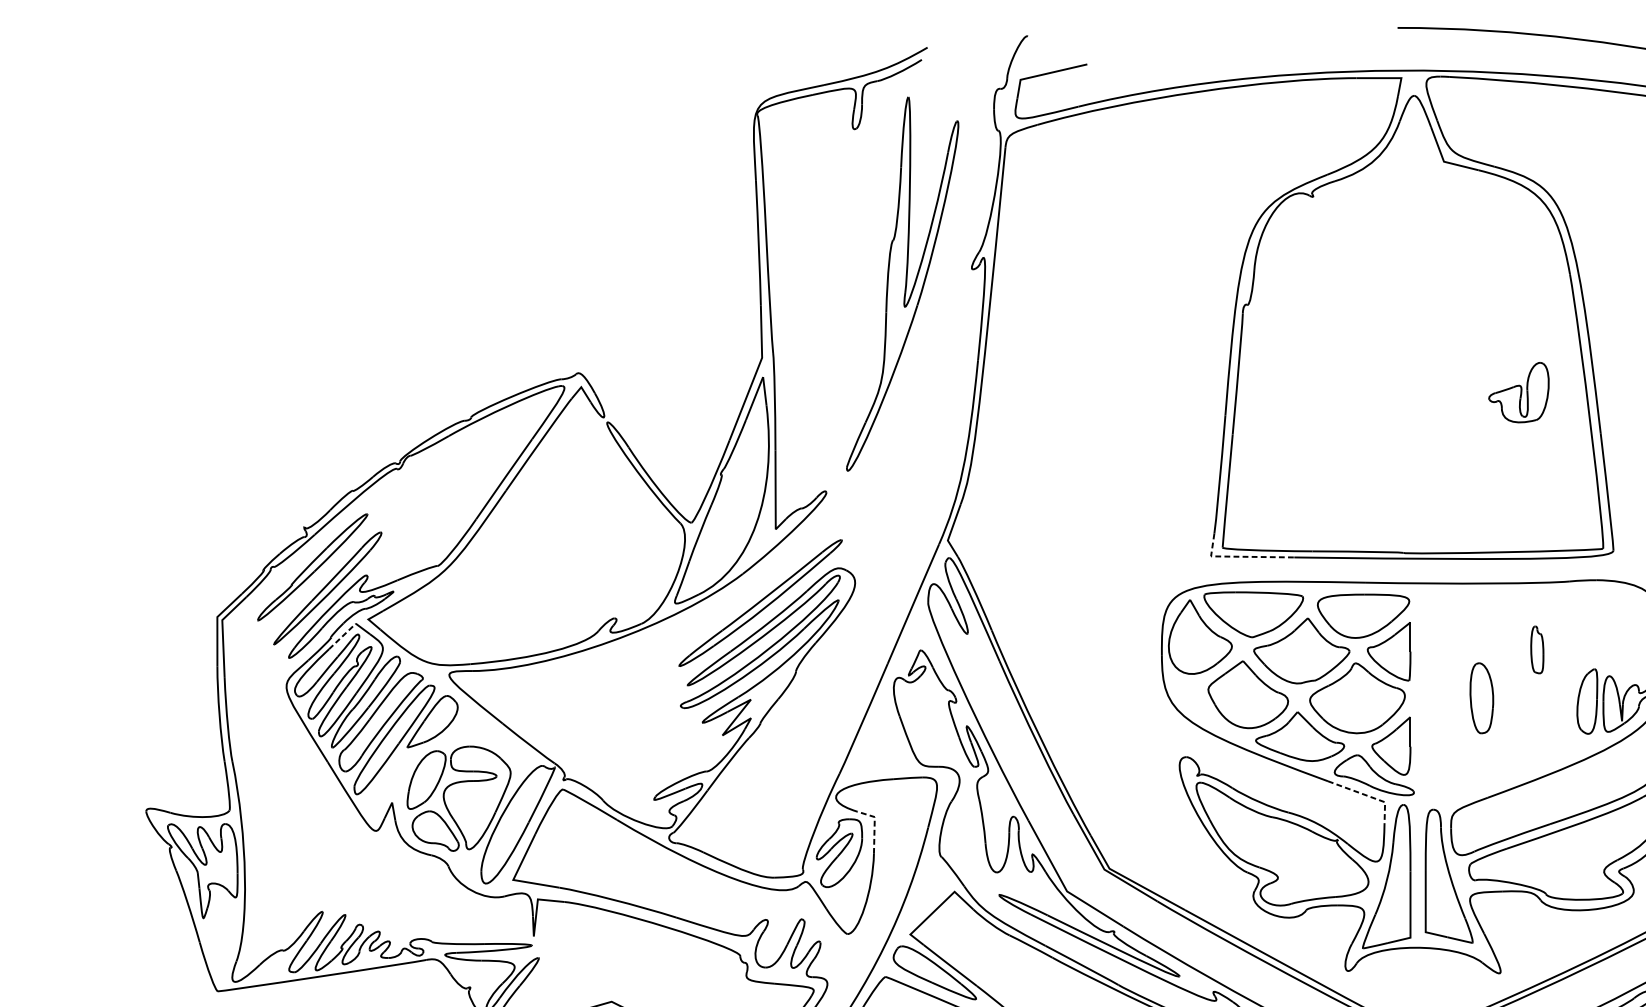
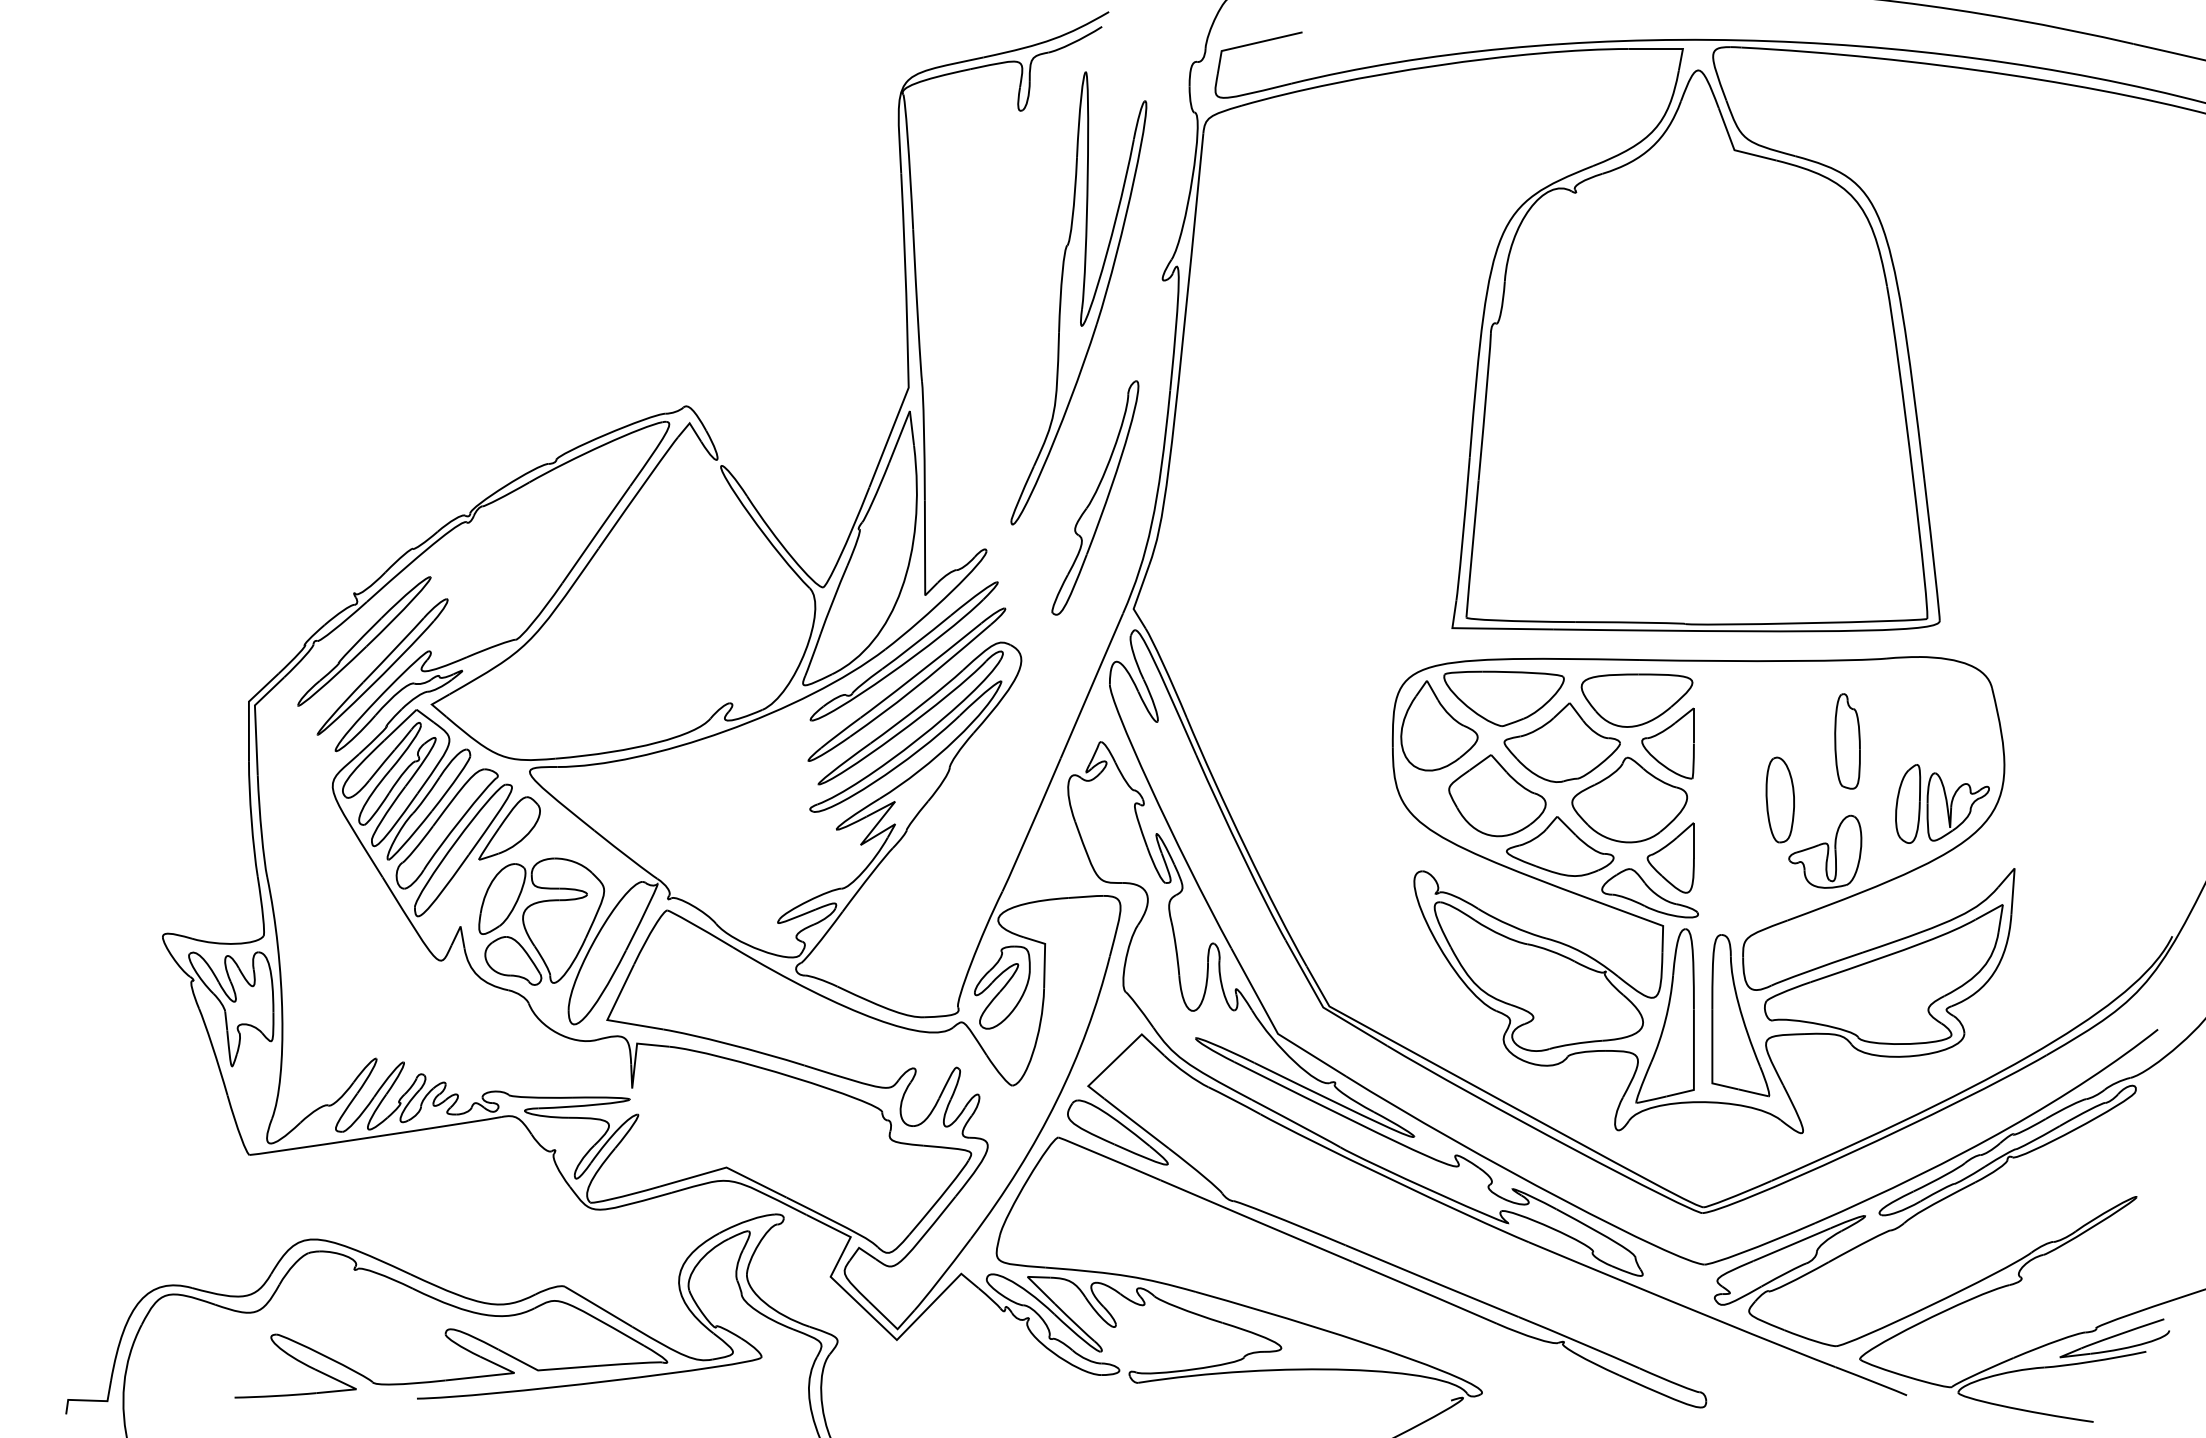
part: (1519, 392) -> (1825, 851), moved
part: (916, 448) -> (1095, 497), added
line: (1240, 556) -> (1488, 628), dashed -> solid
part: (757, 575) -> (903, 651), added
line: (342, 635) -> (400, 724), dashed -> solid
part: (1537, 649) -> (1847, 741), size x1.67
line: (1367, 796) -> (1641, 918), dashed -> solid
line: (874, 825) -> (1044, 953), dashed -> solid

